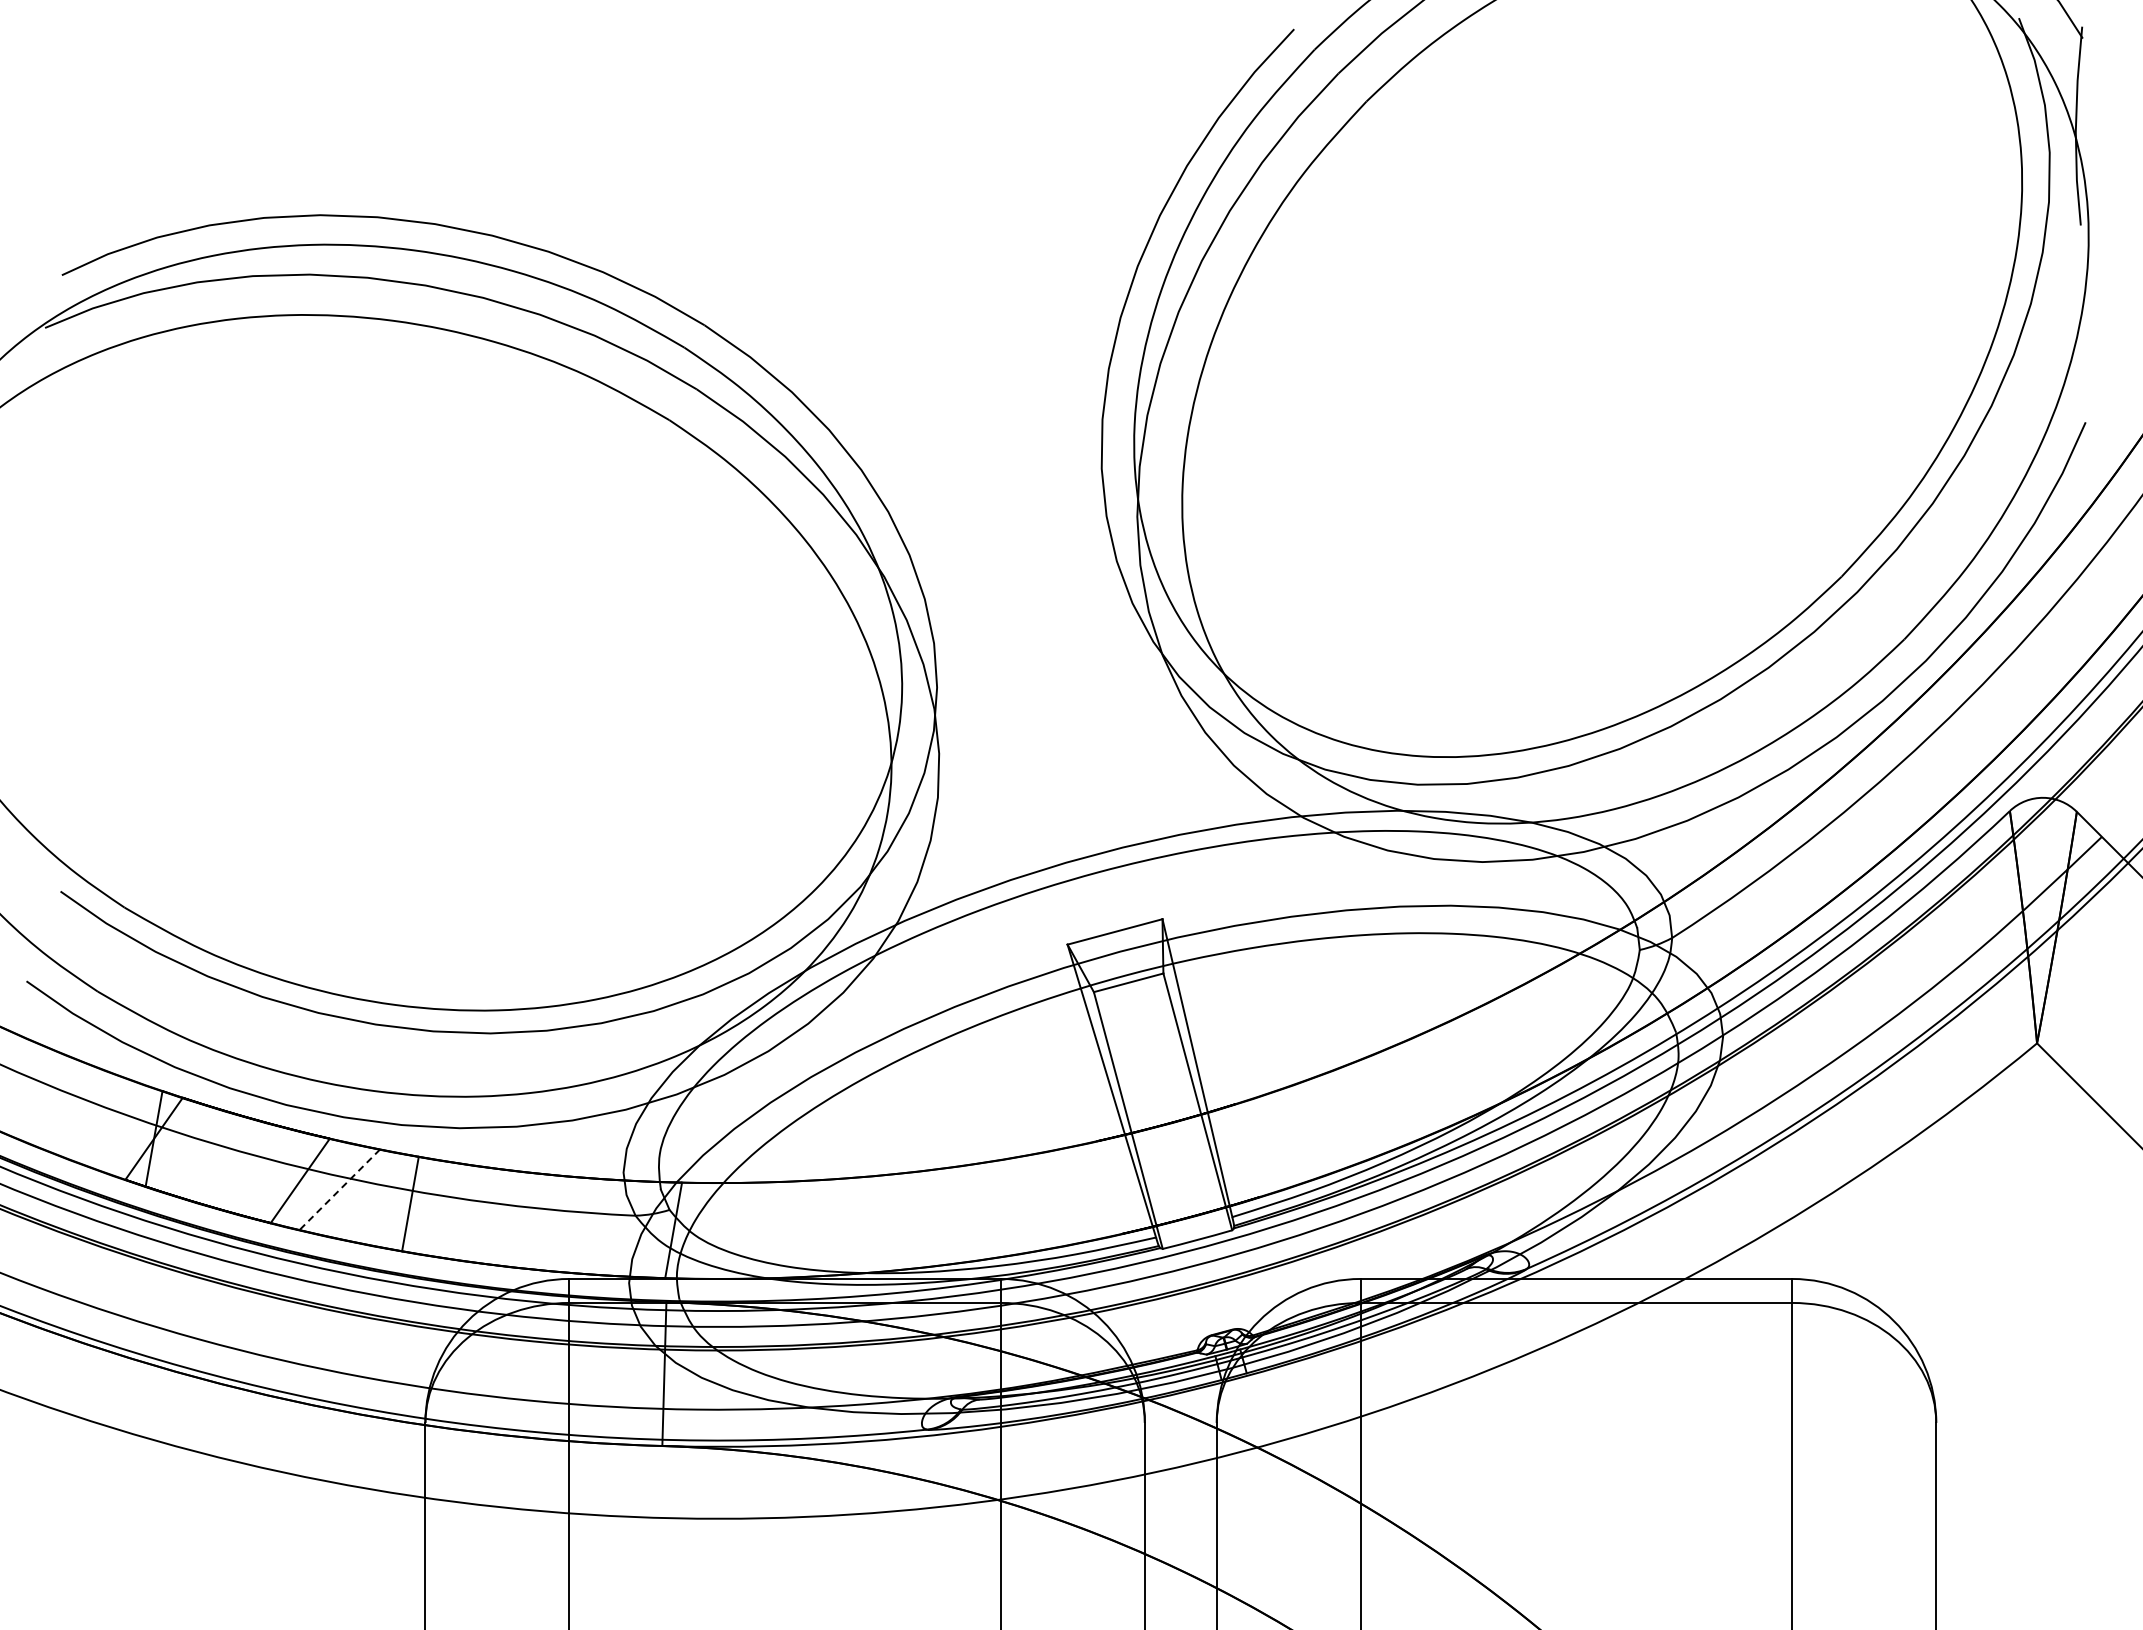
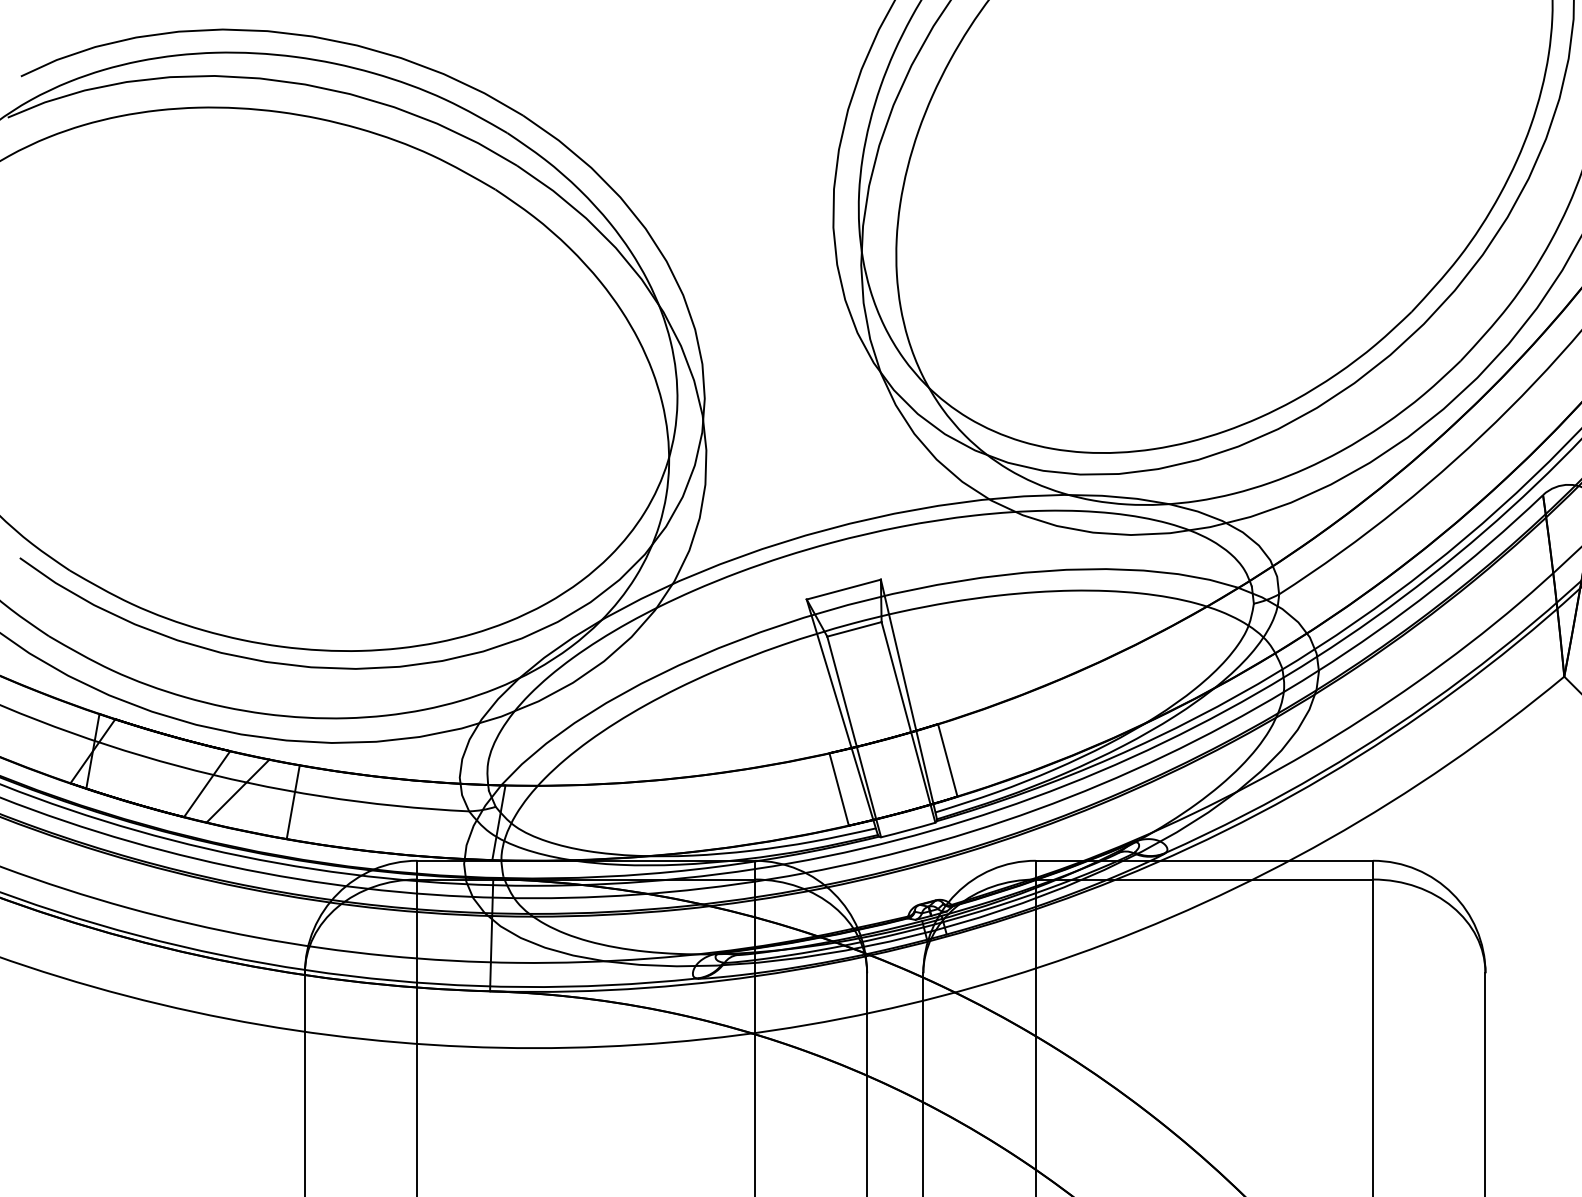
line: (1247, 1150) -> (947, 760), added
line: (1108, 1187) -> (838, 789), added
line: (339, 1189) -> (237, 790), dashed -> solid

